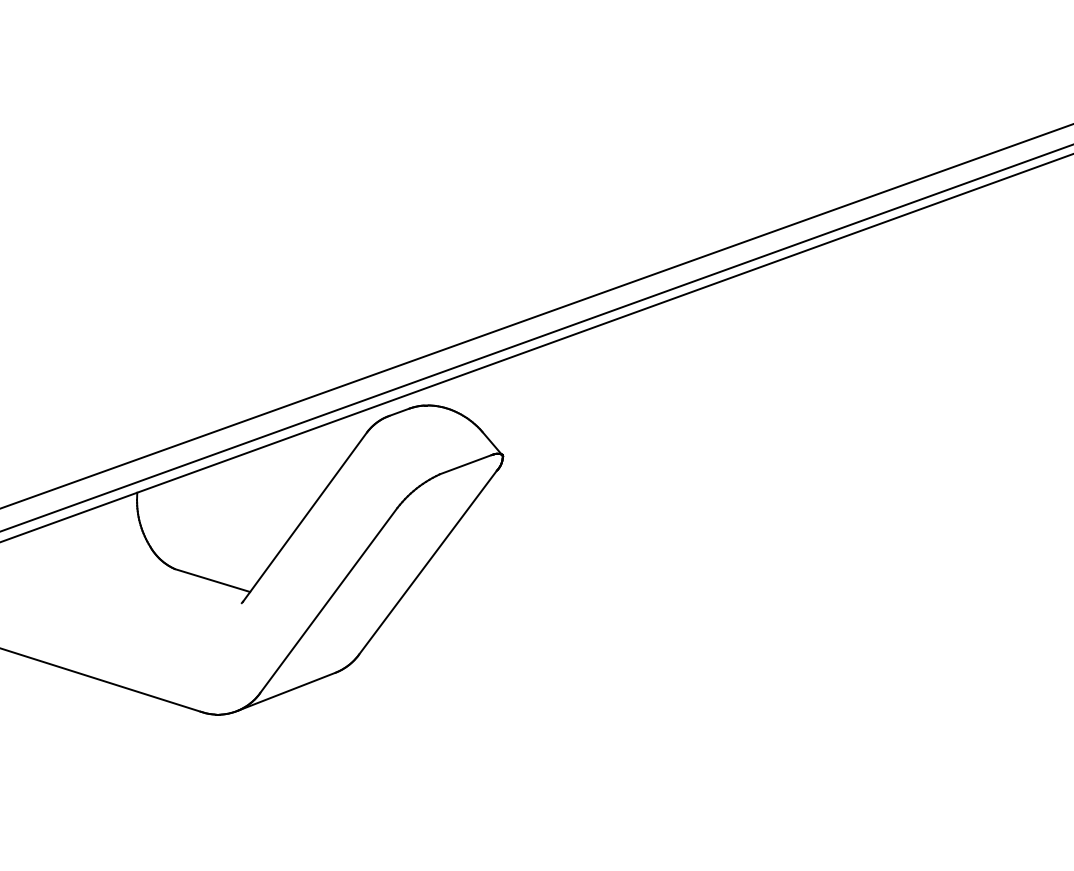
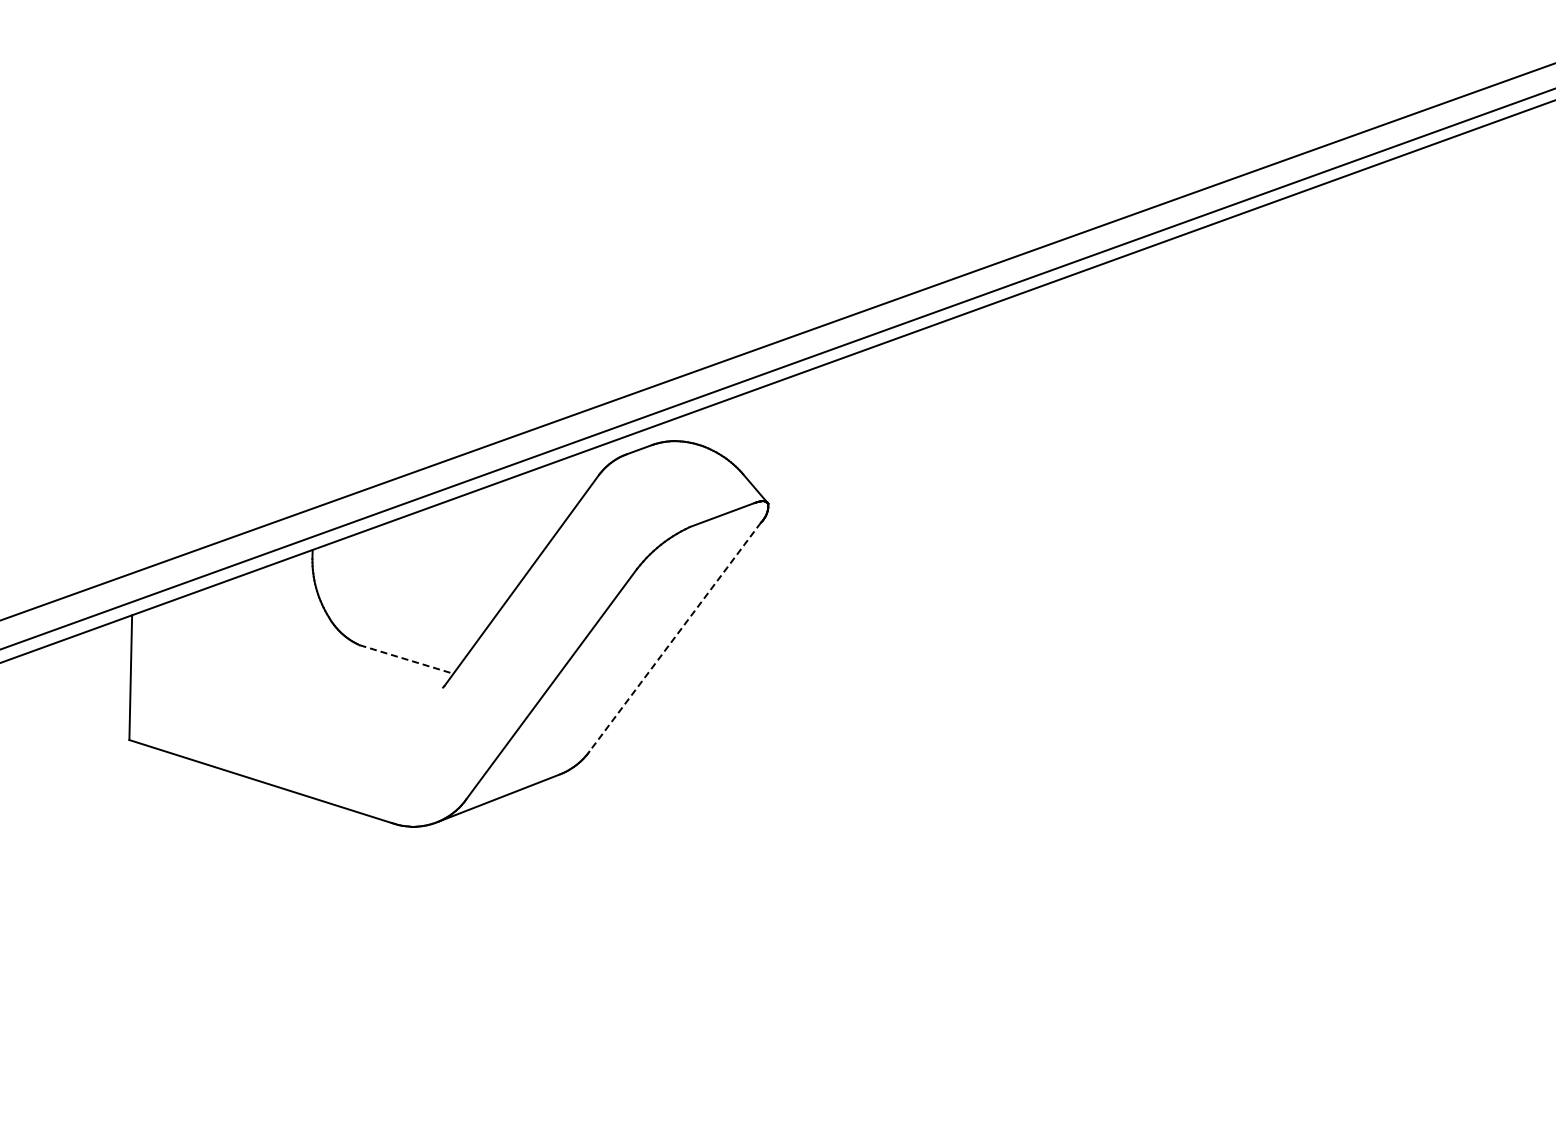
line: (427, 562) -> (674, 637), solid -> dashed
line: (212, 580) -> (406, 659), solid -> dashed

